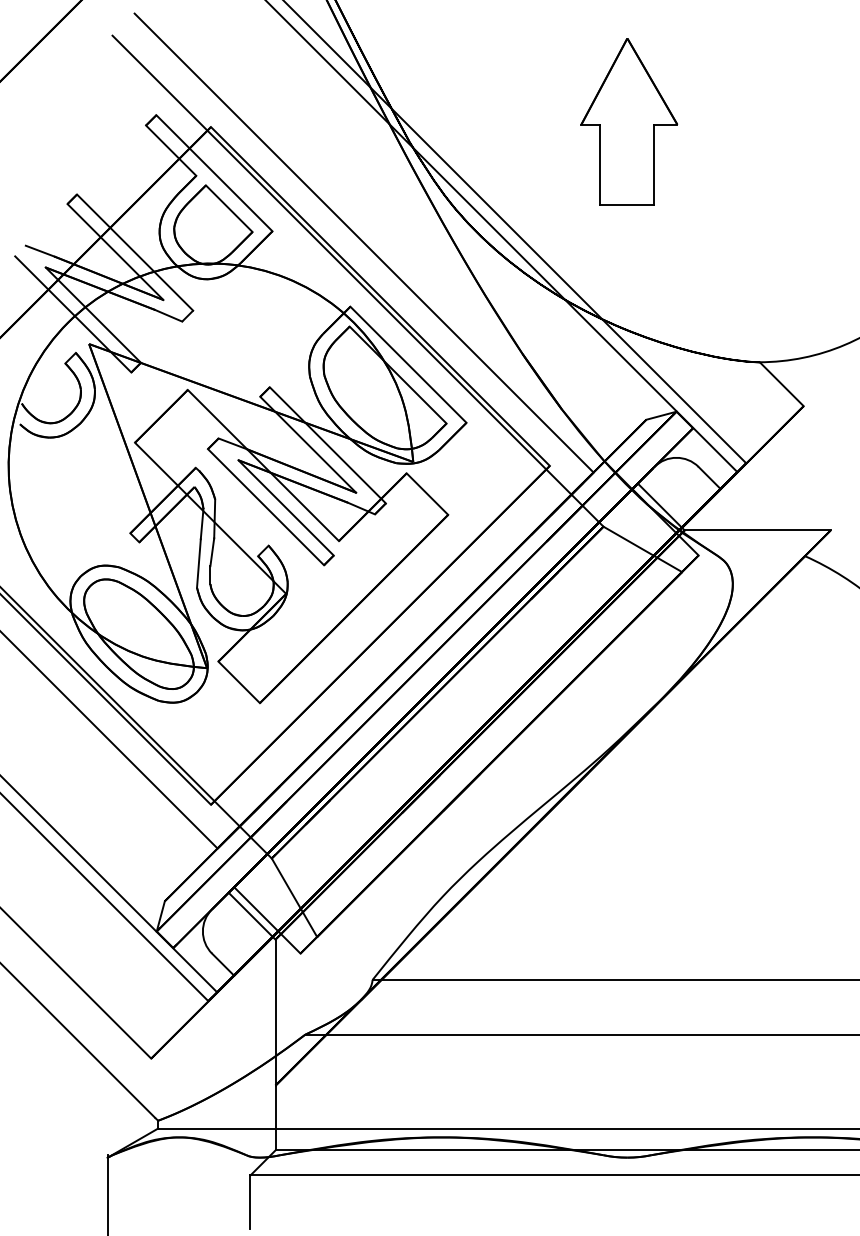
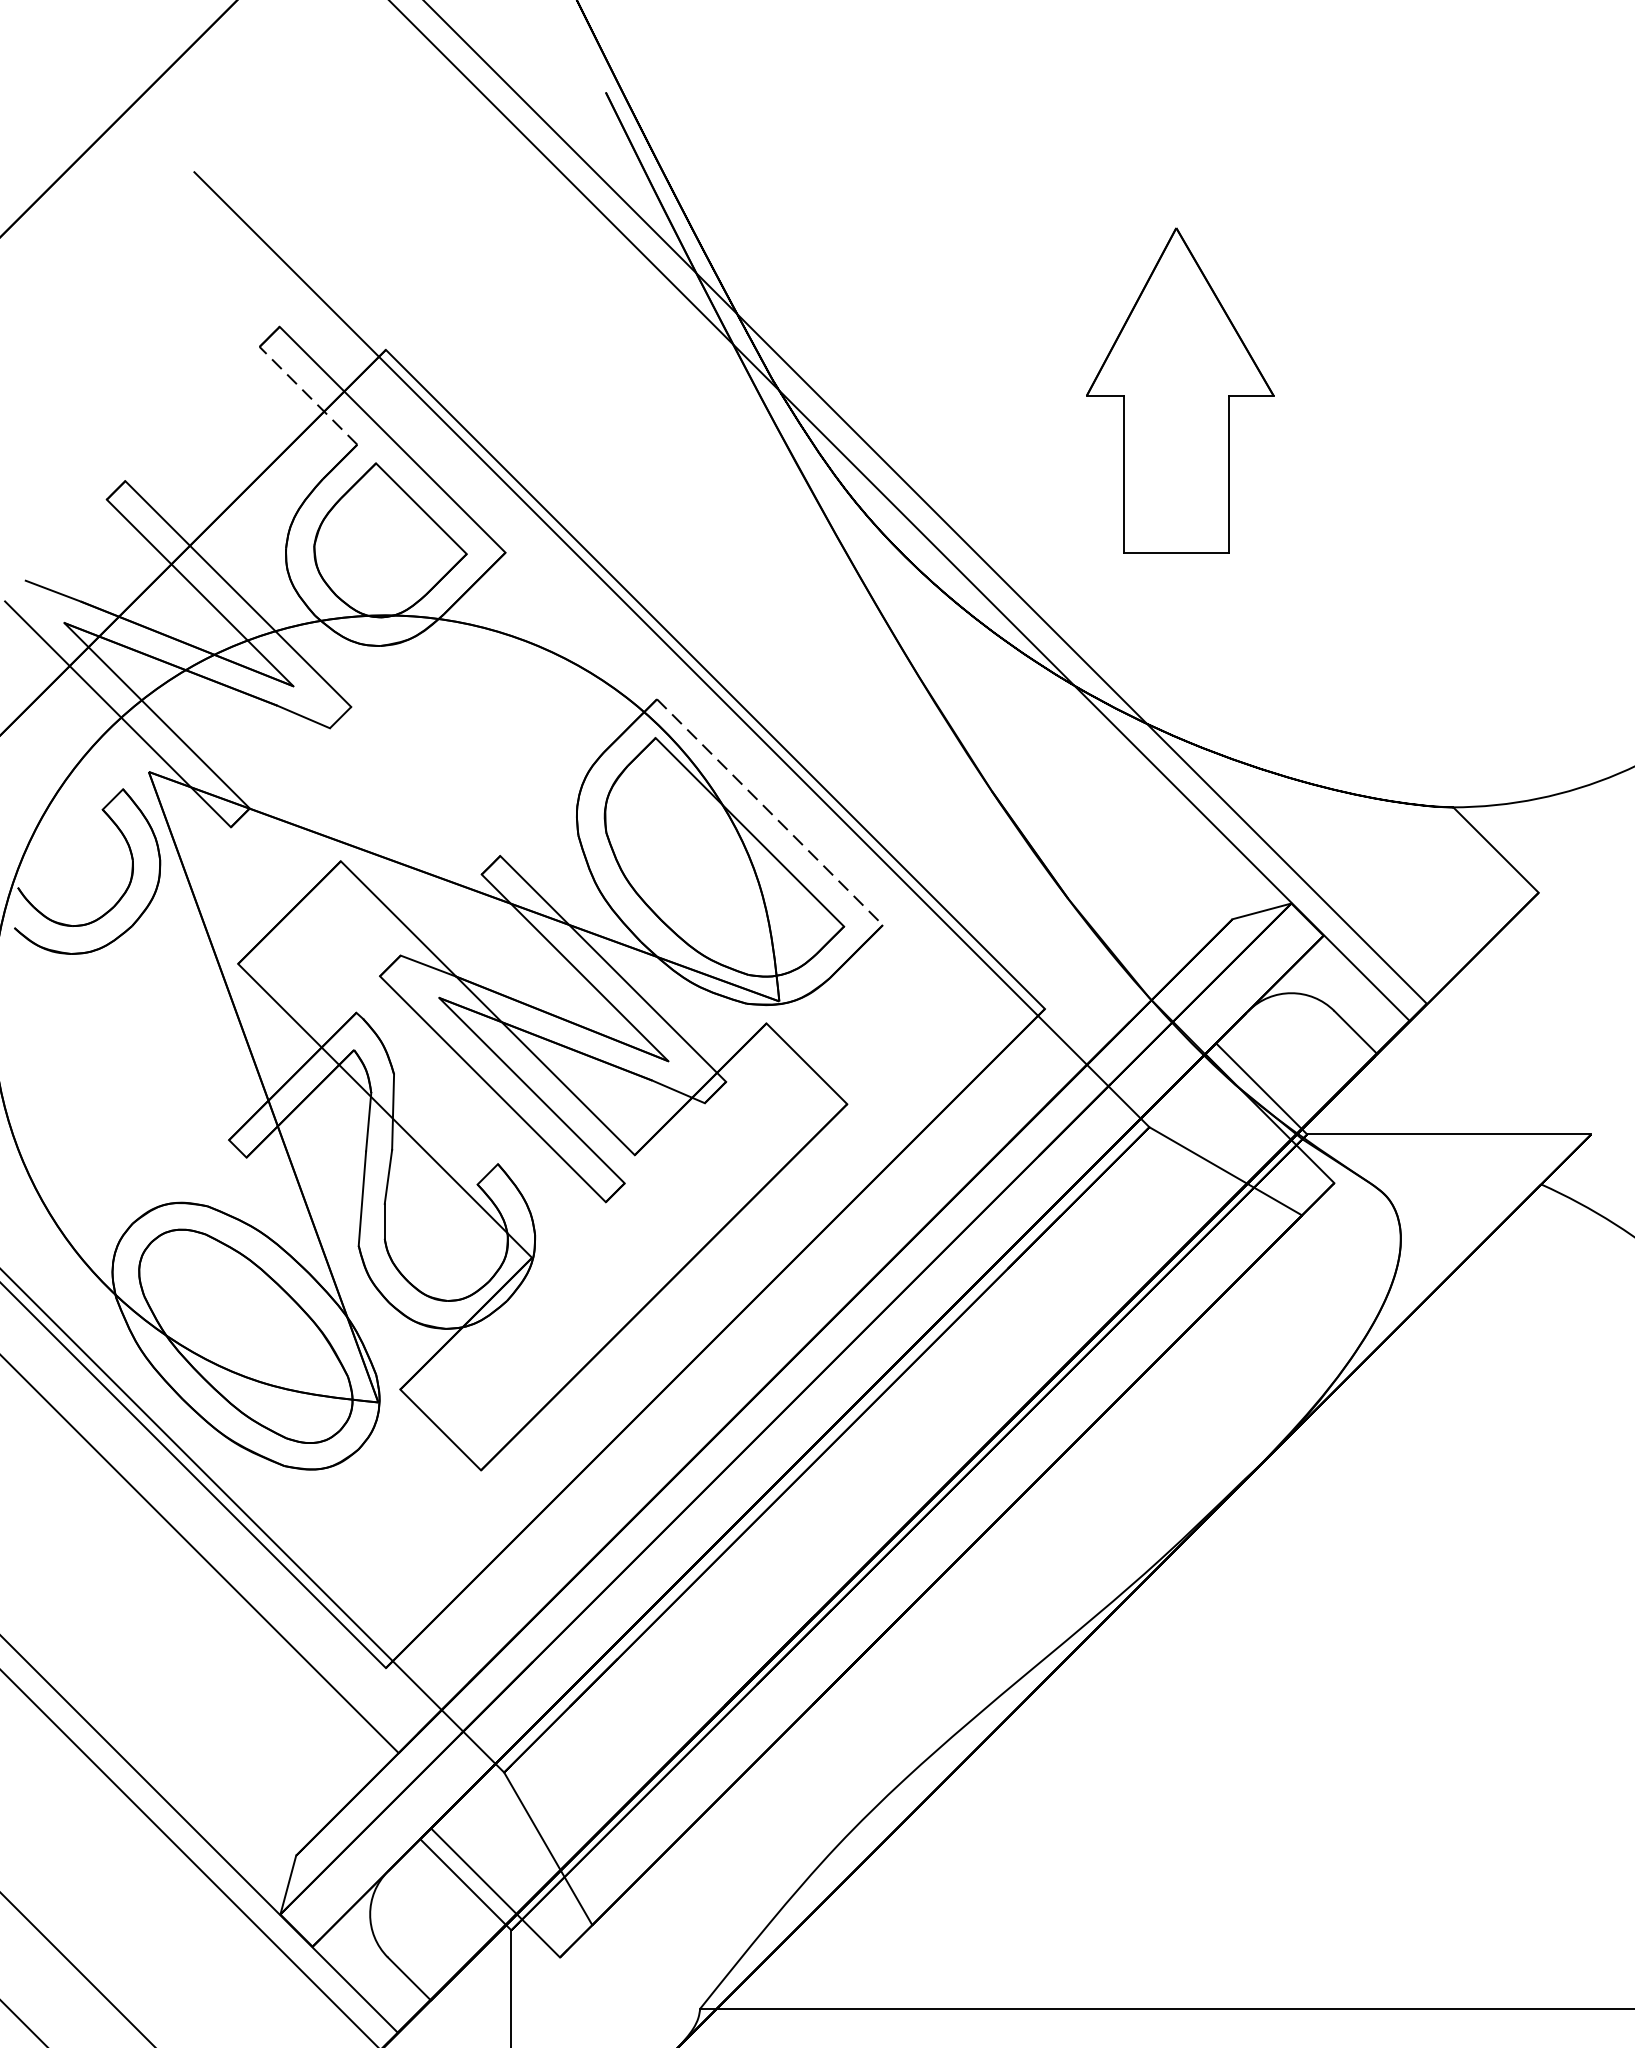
part: (629, 121) -> (1180, 389), moved
line: (171, 150) -> (309, 395), solid -> dashed
line: (363, 242) -> (682, 574), removed
line: (408, 365) -> (770, 813), solid -> dashed

